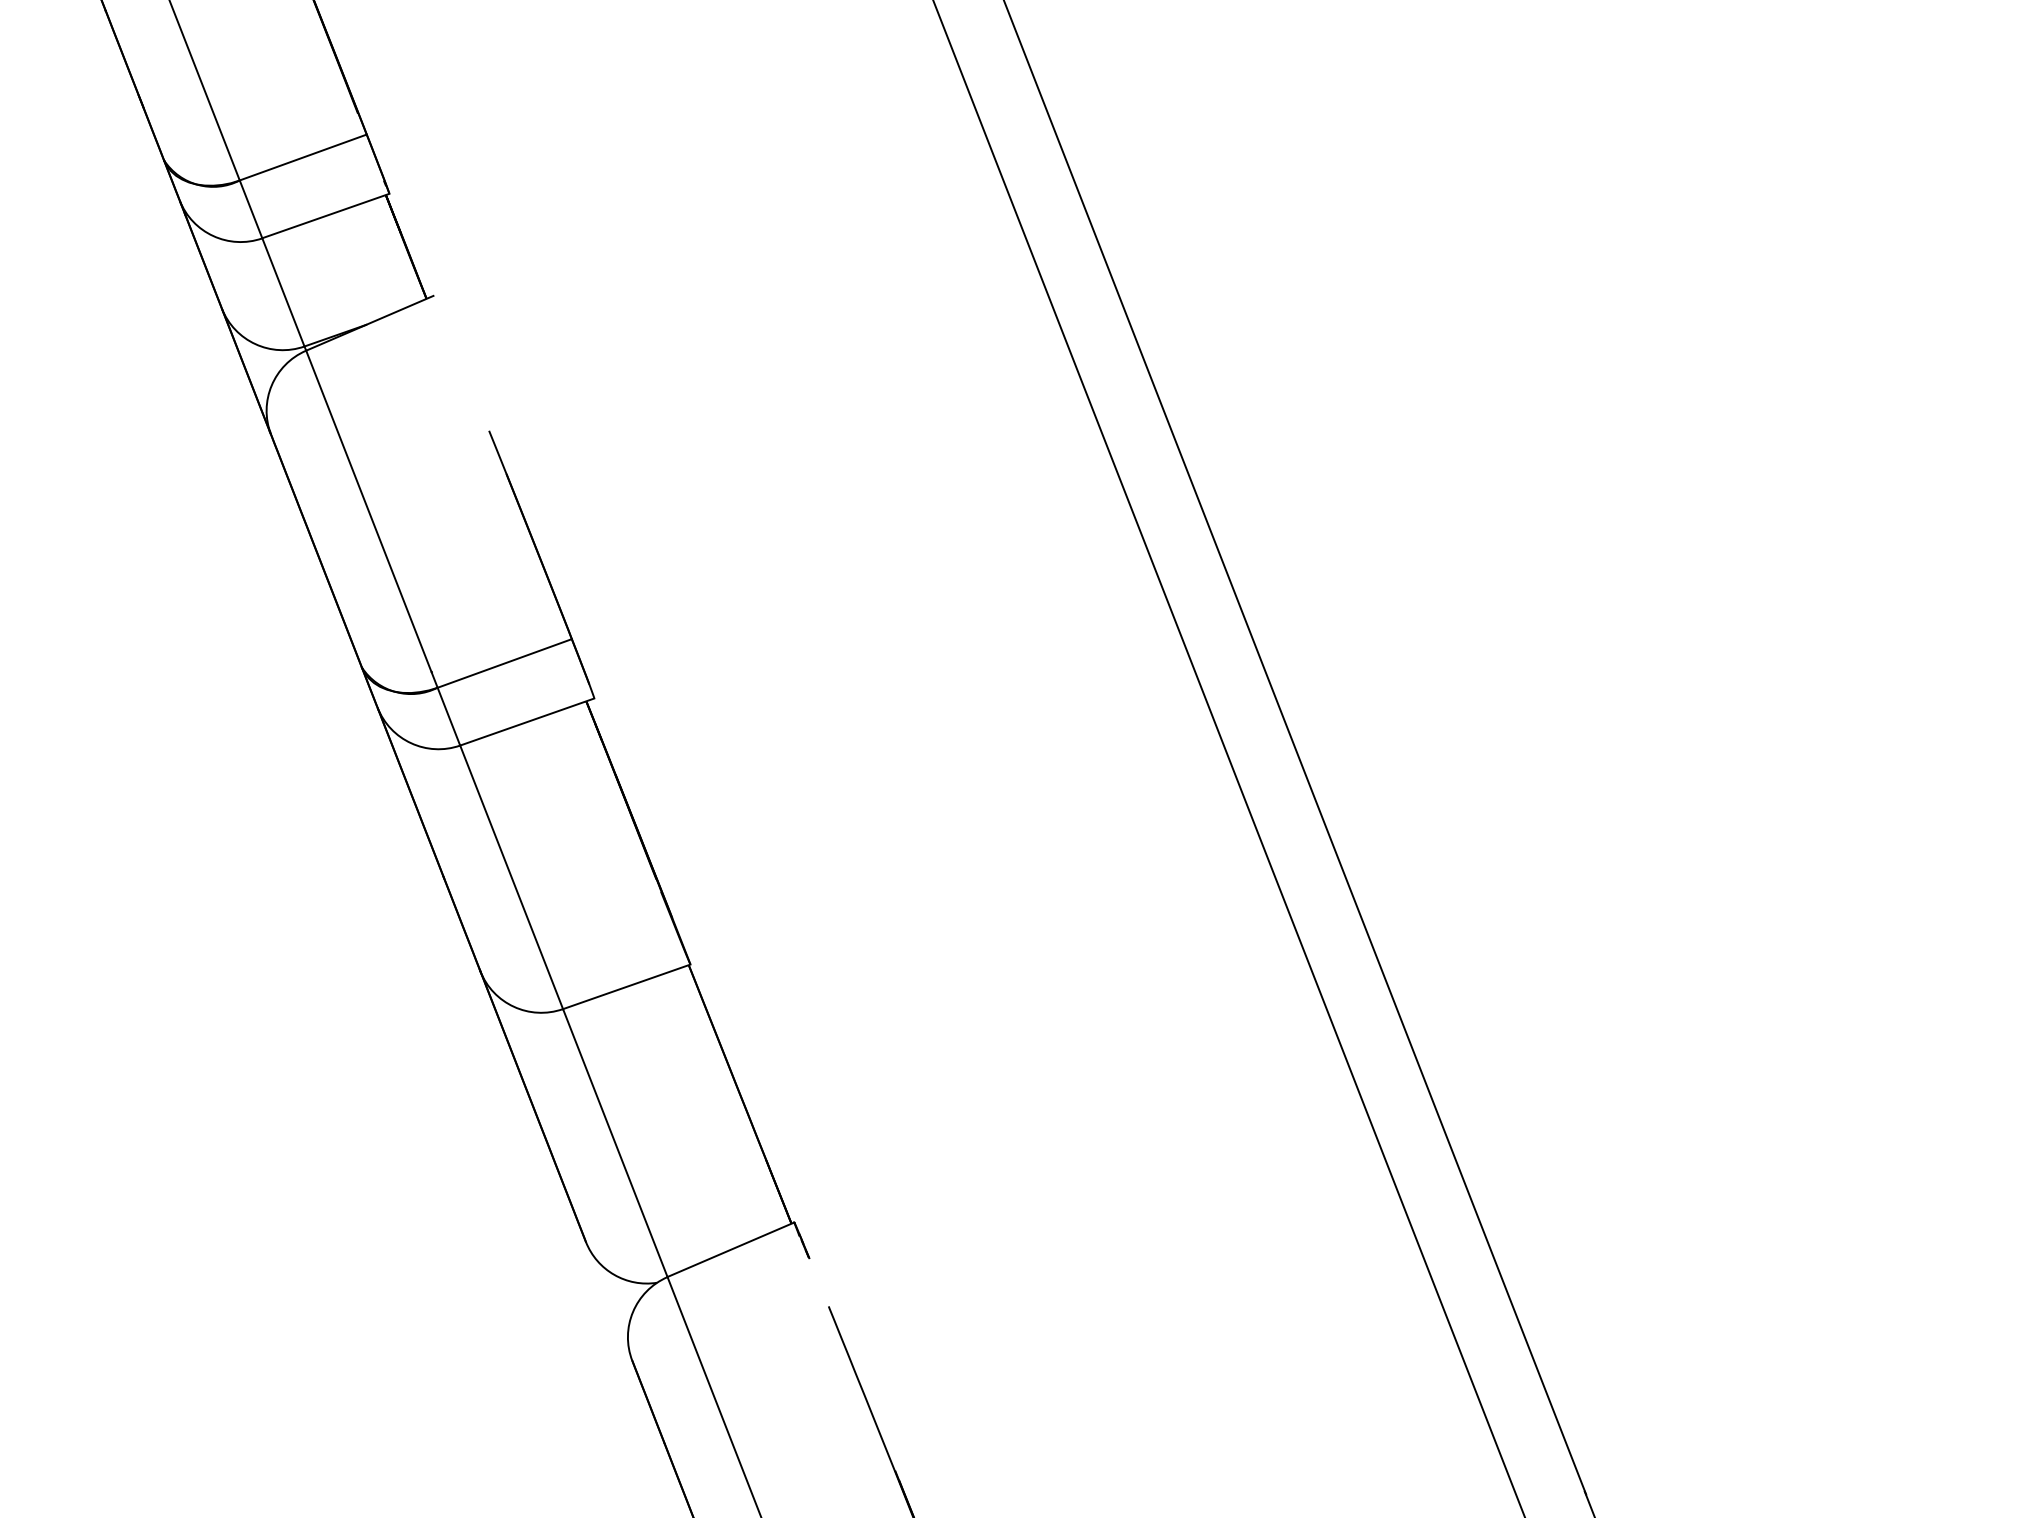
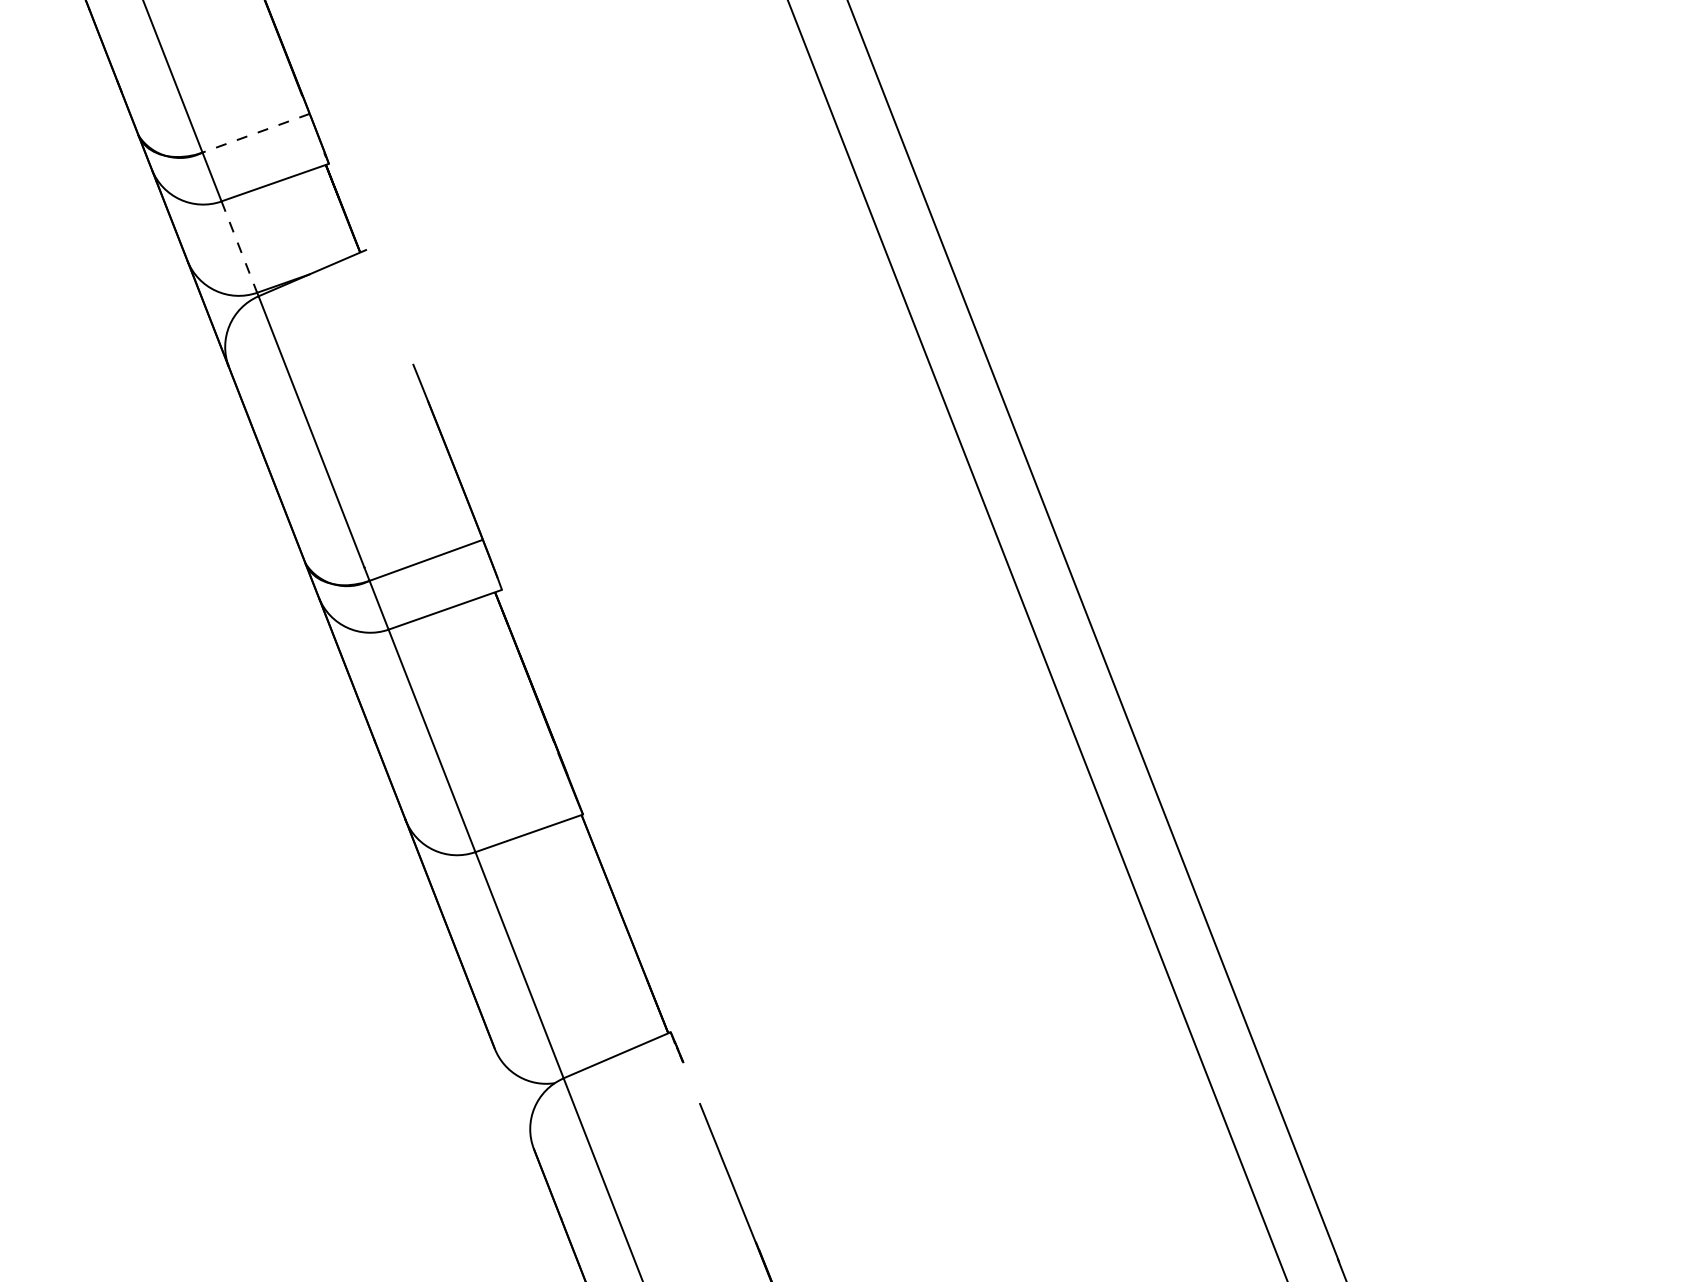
line: (303, 157) -> (256, 133), solid -> dashed
line: (283, 292) -> (239, 247), solid -> dashed

